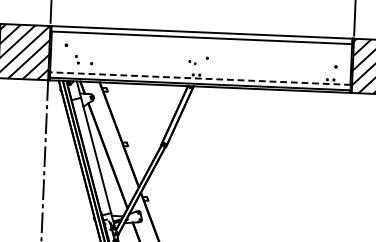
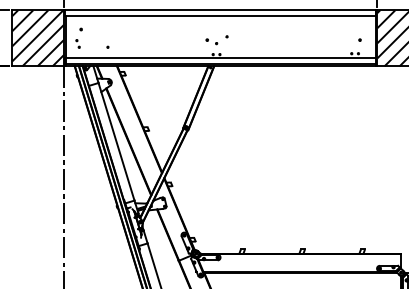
part: (76, 59) -> (77, 43), moved
part: (192, 62) -> (211, 41), size x1.67
line: (200, 79) -> (220, 58), dashed -> solid

